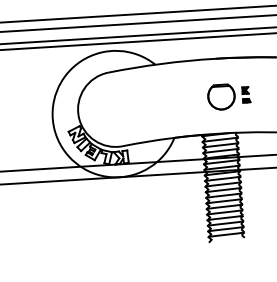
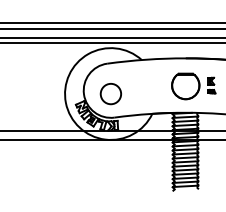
part: (228, 96) -> (193, 86), size x1.43
circle: (115, 114) -> (110, 94), added

